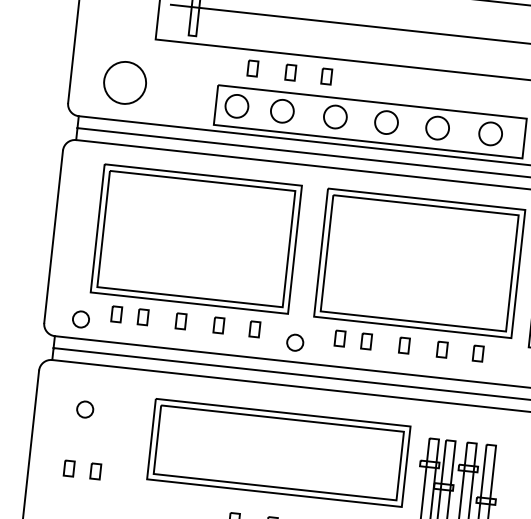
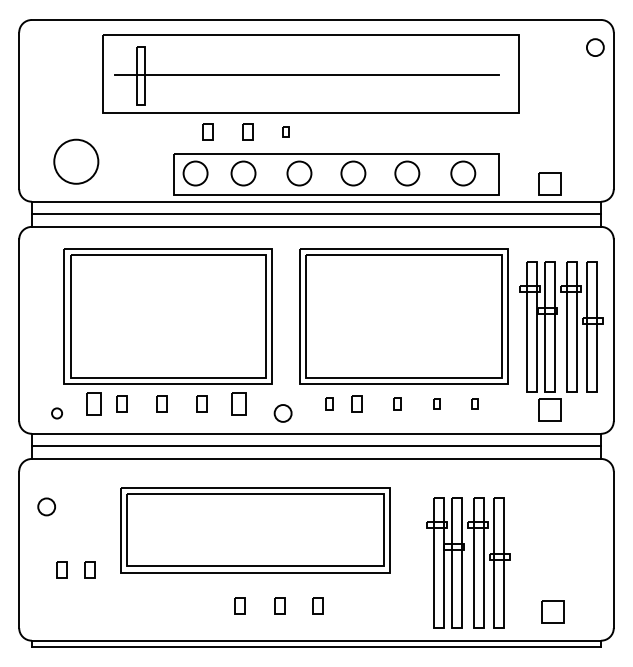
part: (326, 75) -> (285, 131), size x0.6
part: (116, 313) -> (93, 403), size x1.4
circle: (80, 319) -> (56, 413), size x0.6
part: (254, 328) -> (239, 403), size x1.4
part: (339, 337) -> (328, 403), size x0.7
part: (403, 345) -> (396, 403), size x0.7
part: (441, 349) -> (436, 403), size x0.6
part: (477, 353) -> (474, 403), size x0.6
circle: (85, 409) -> (46, 506), moved
part: (278, 453) -> (255, 530), moved

